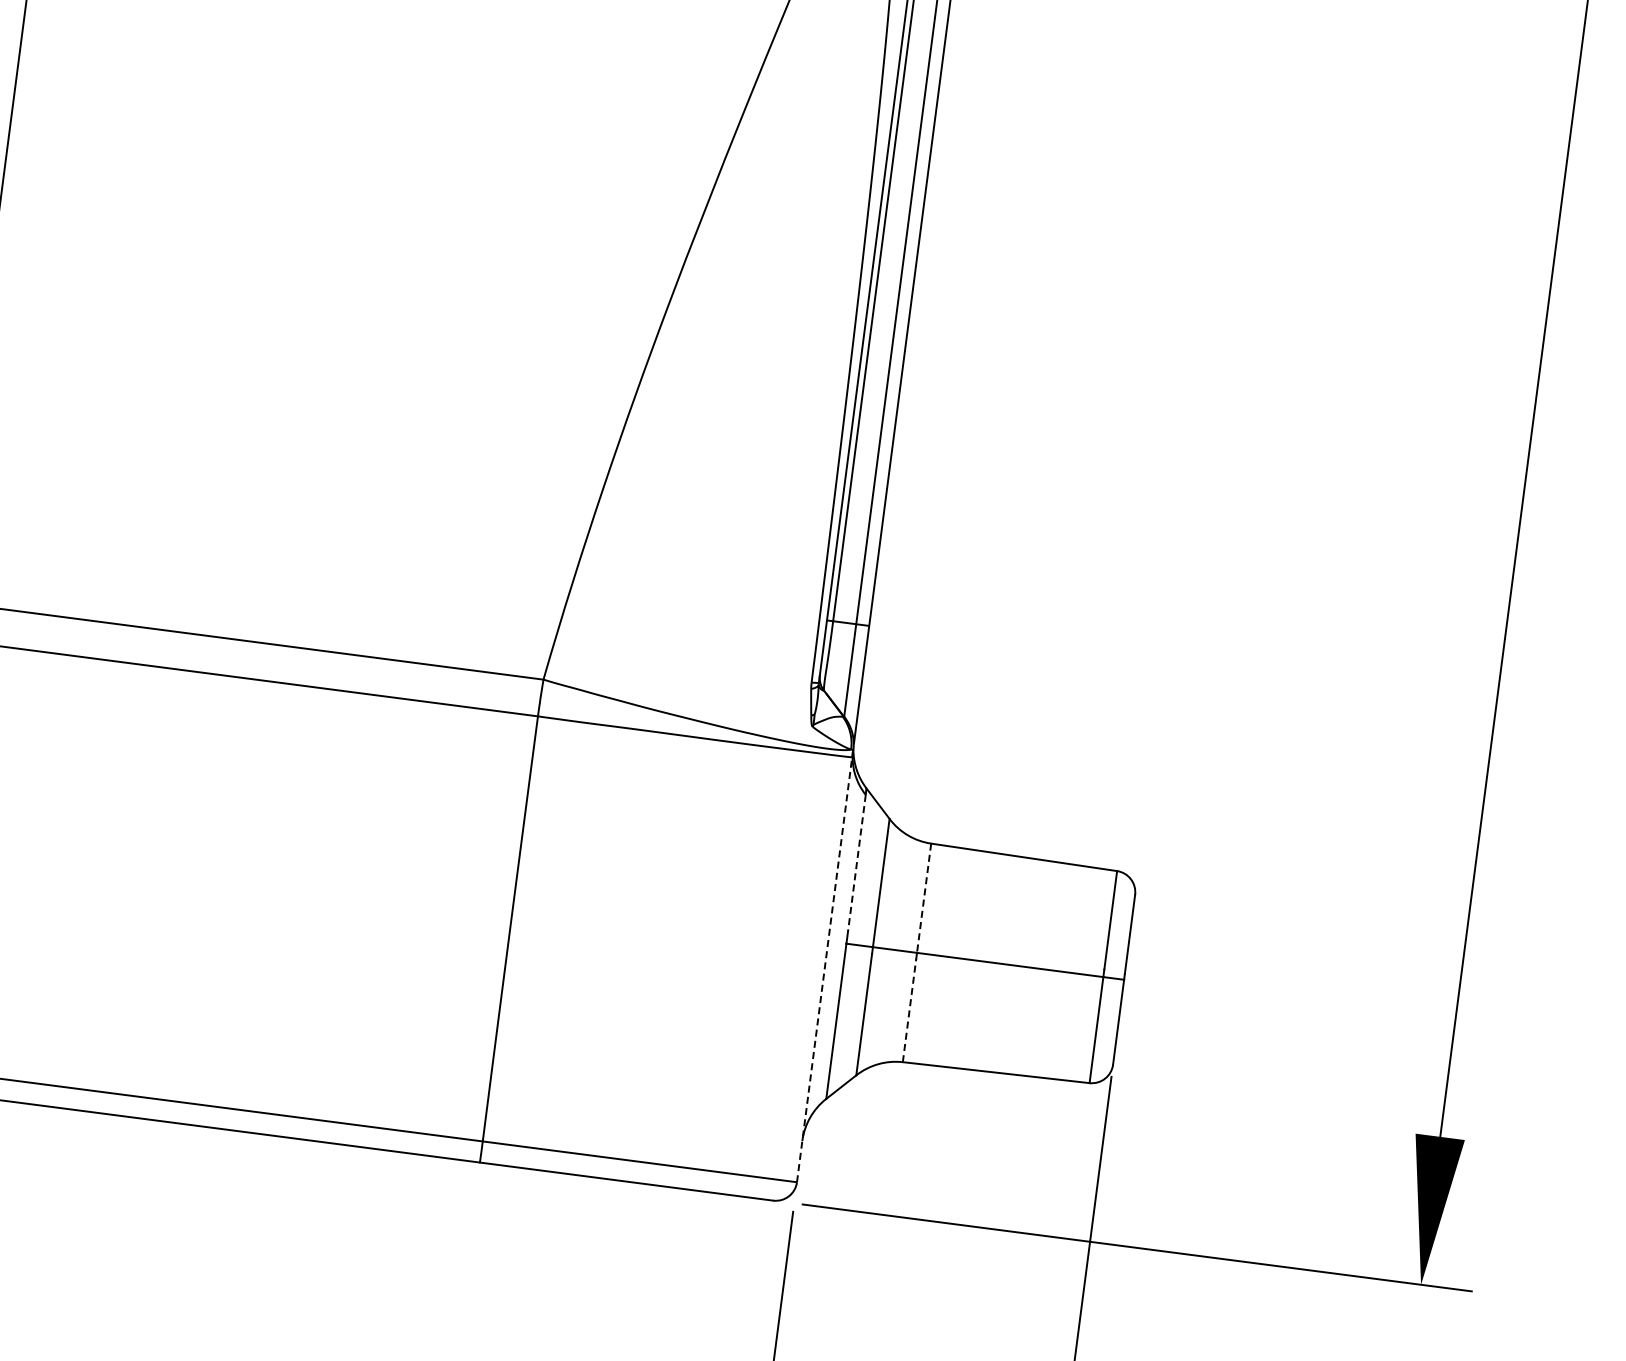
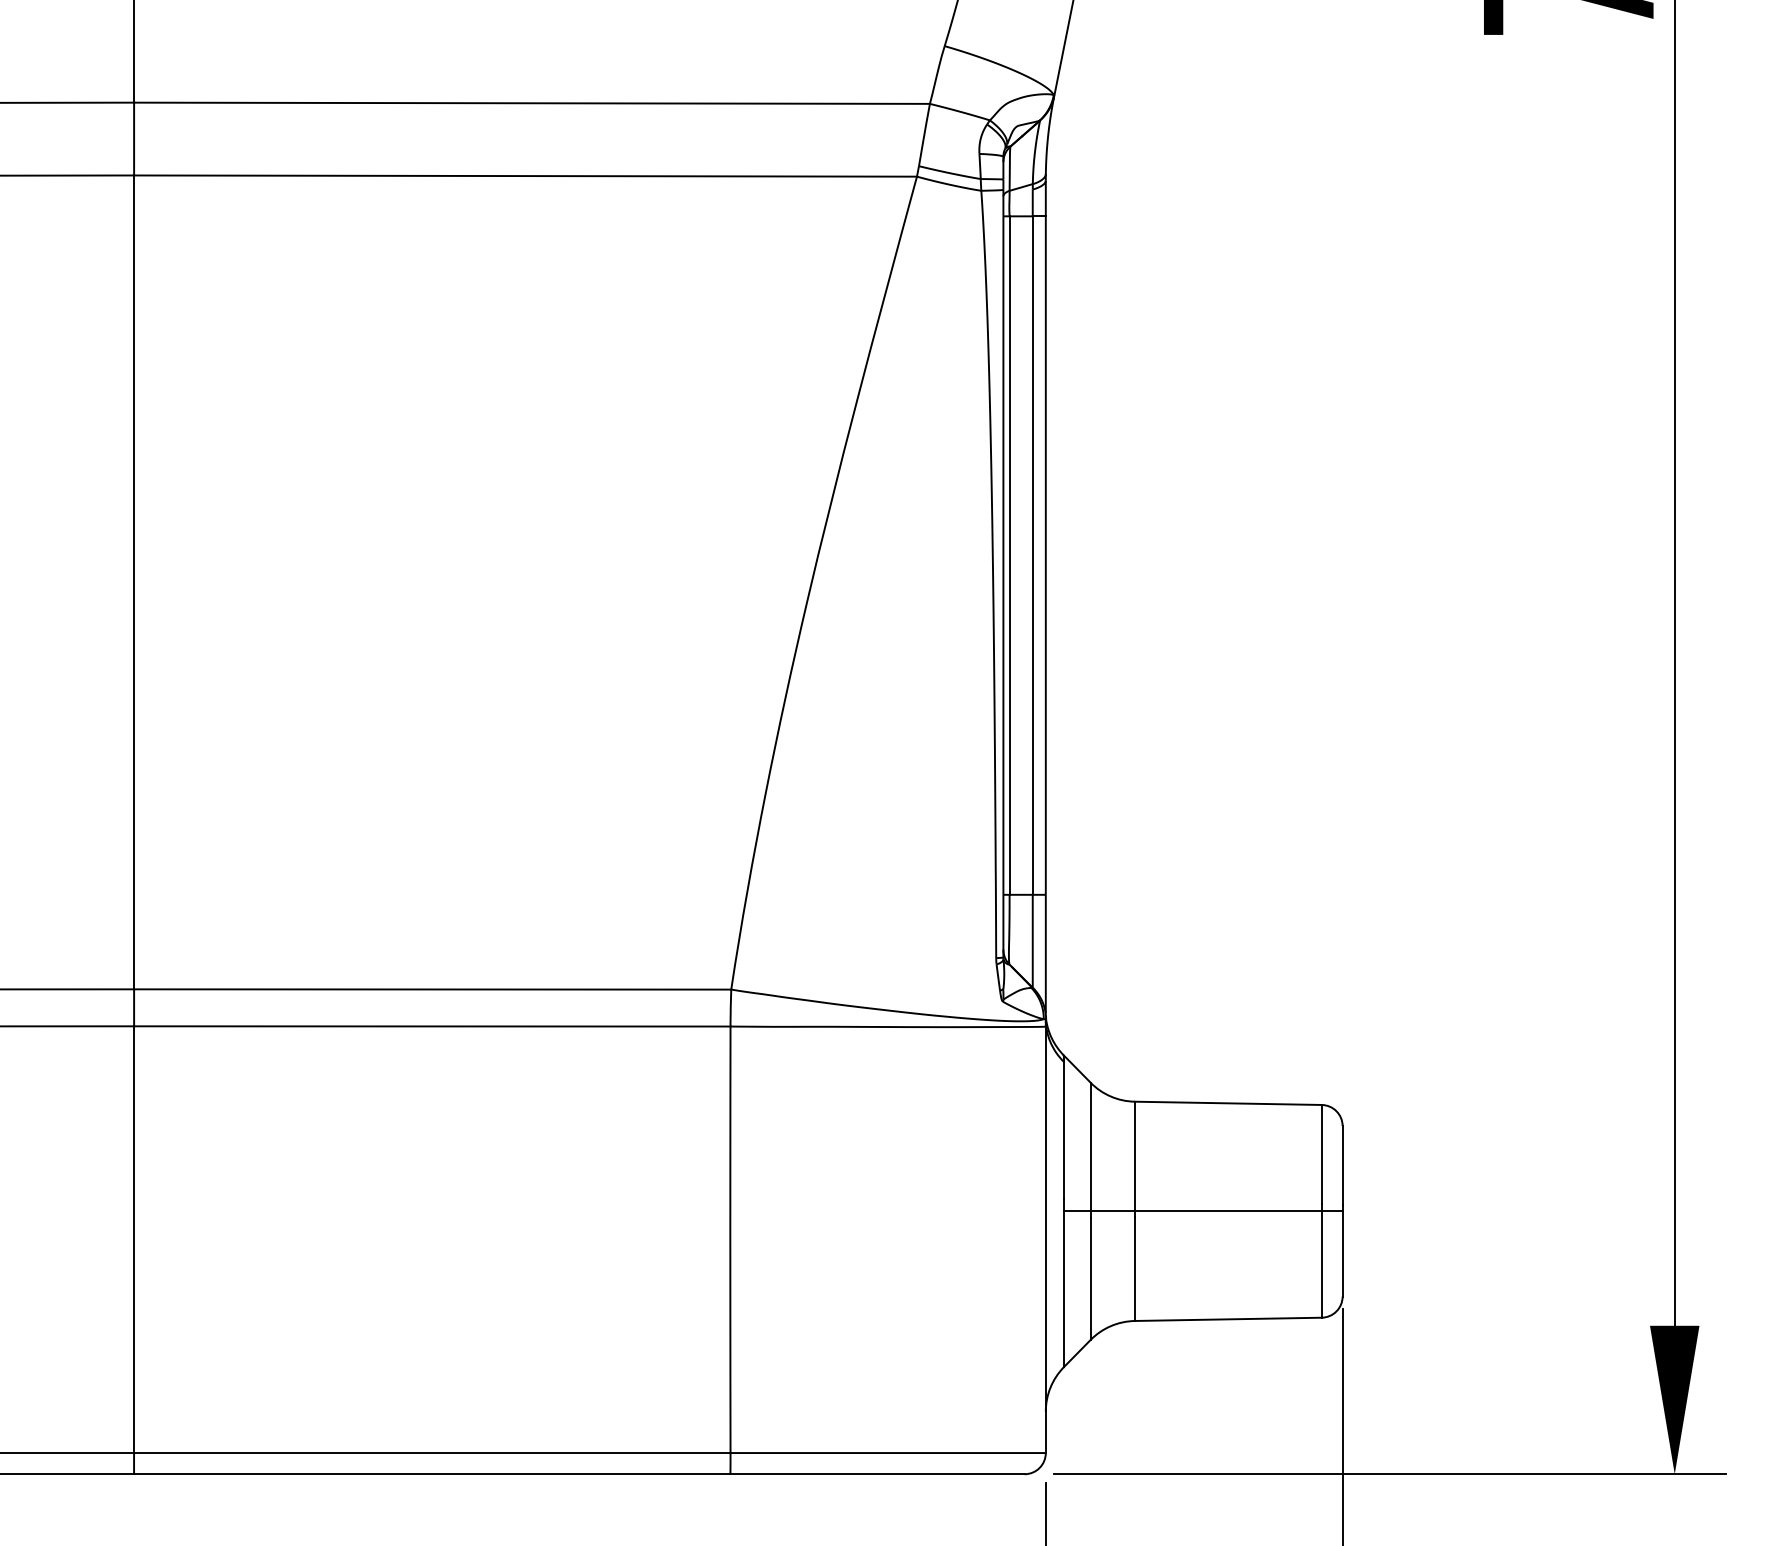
line: (857, 863) -> (1064, 1130), dashed -> solid
line: (923, 898) -> (1134, 1156), dashed -> solid
line: (824, 969) -> (1045, 1239), dashed -> solid
line: (909, 1010) -> (1134, 1269), dashed -> solid

